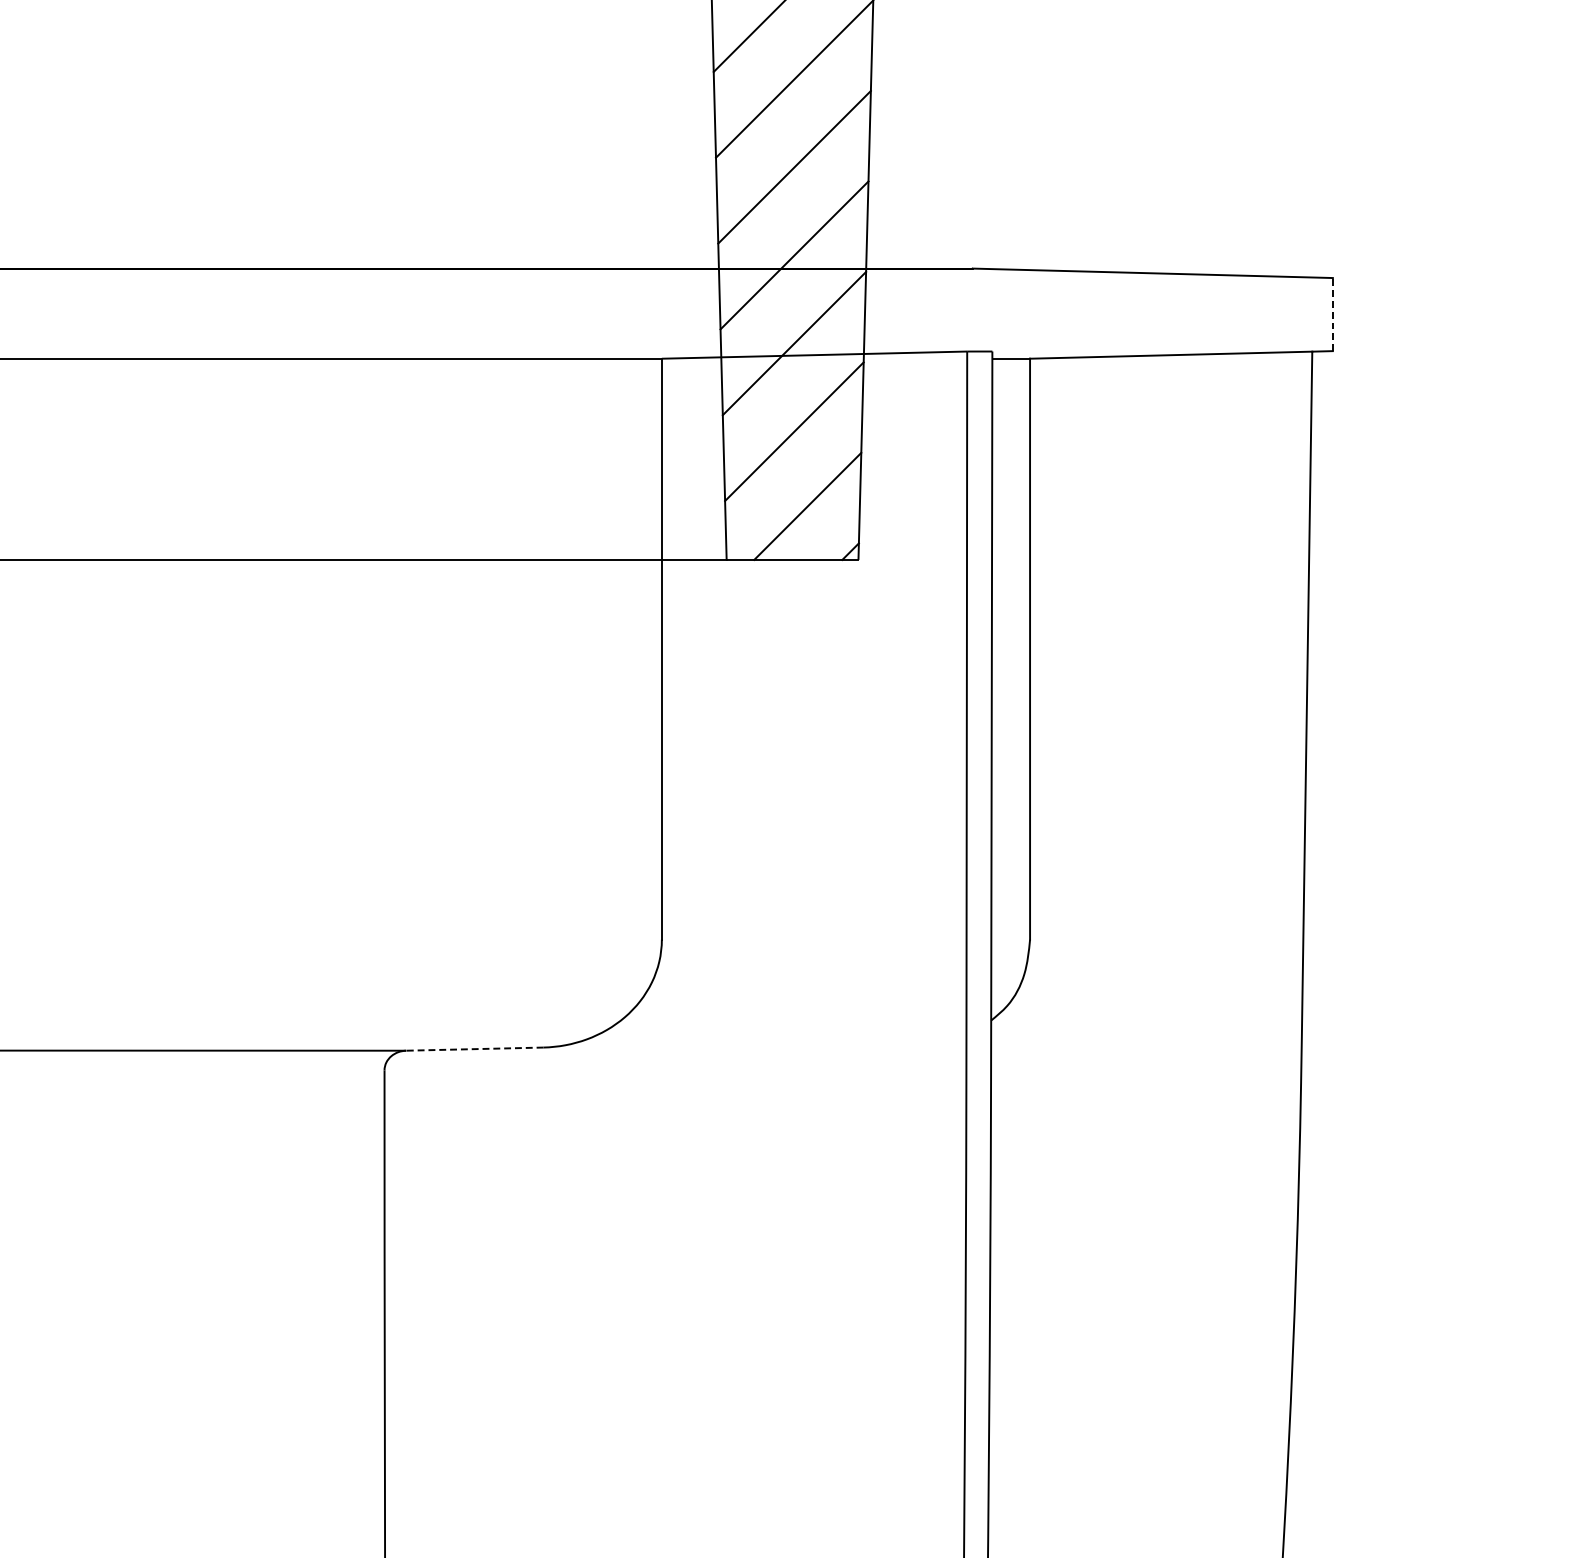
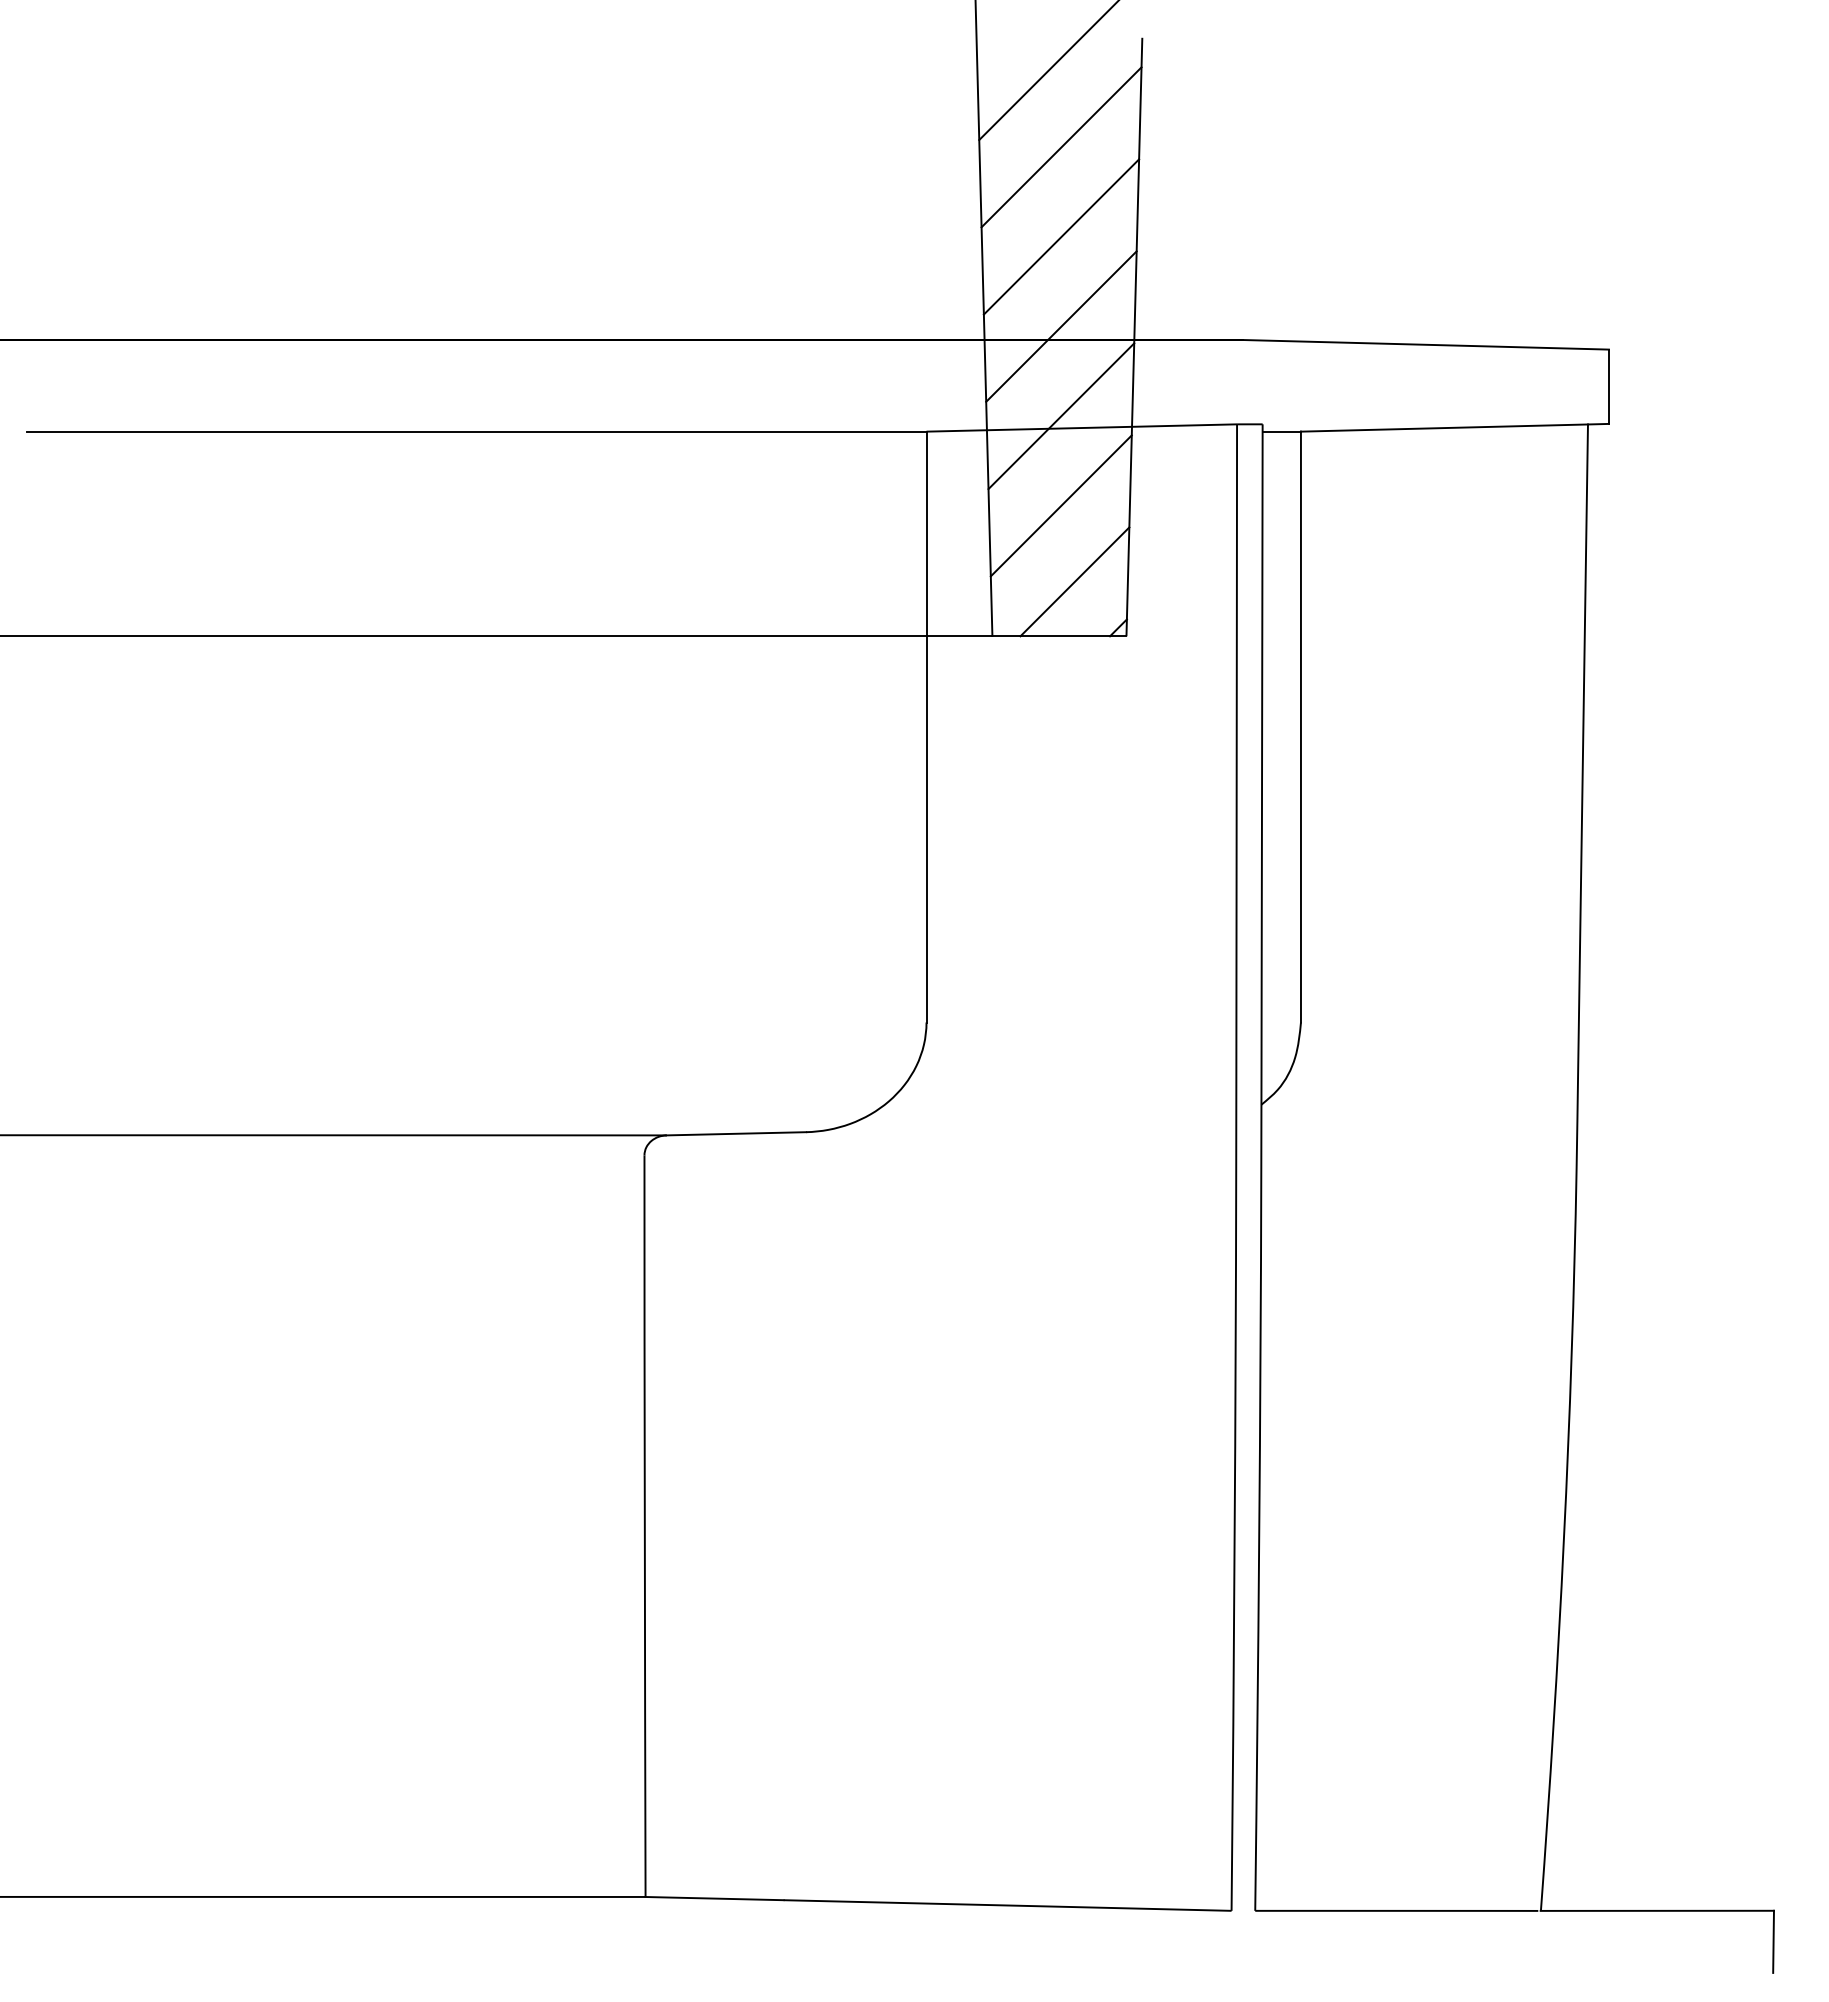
line: (1332, 314) -> (1608, 386), dashed -> solid
line: (475, 1048) -> (736, 1133), dashed -> solid

